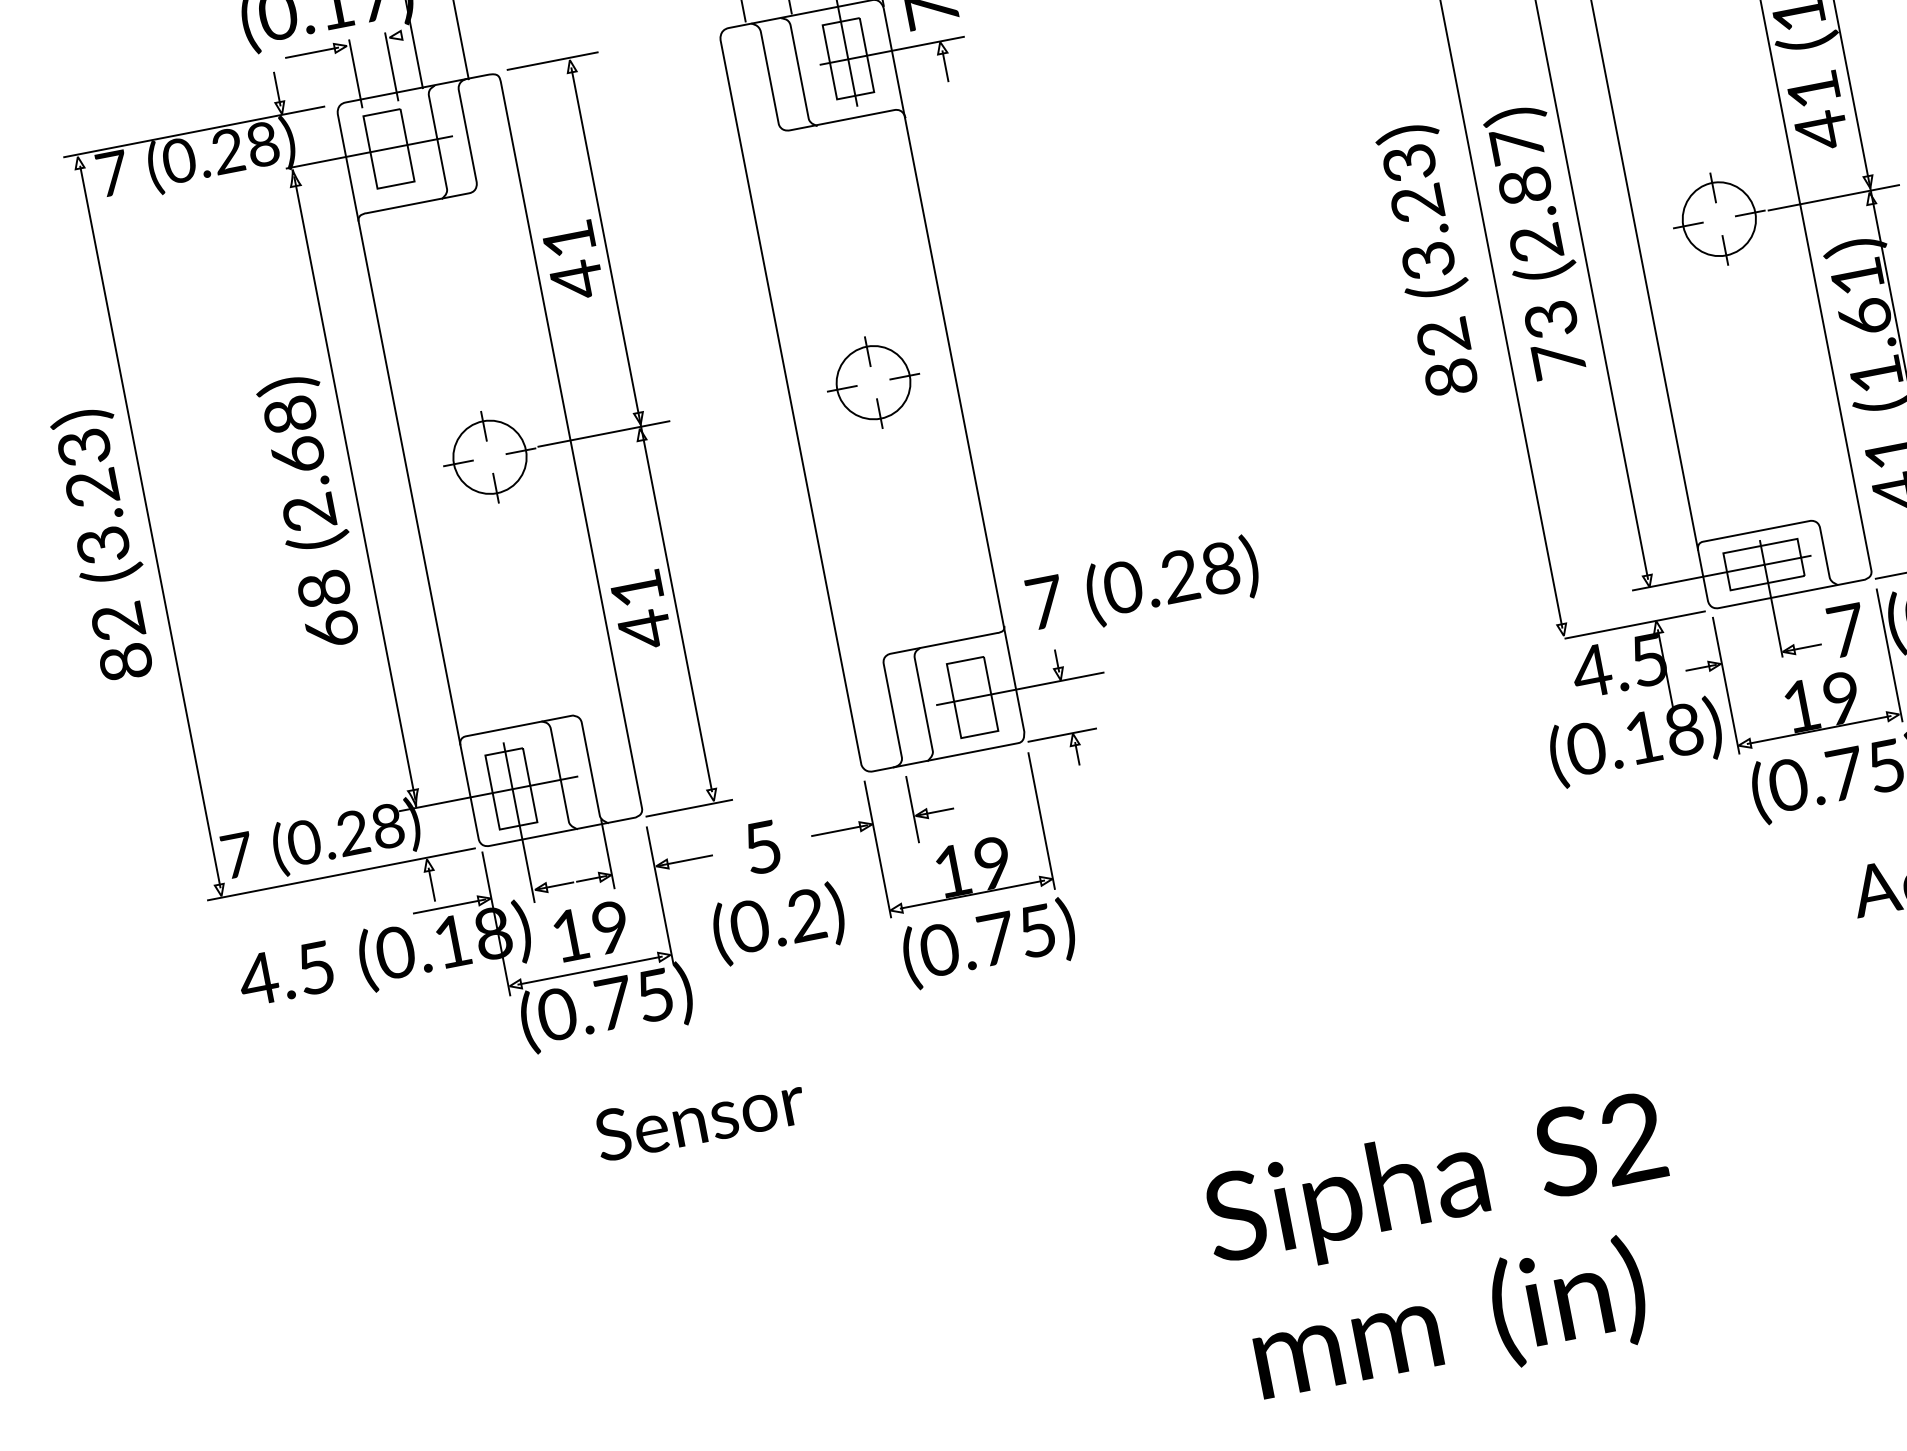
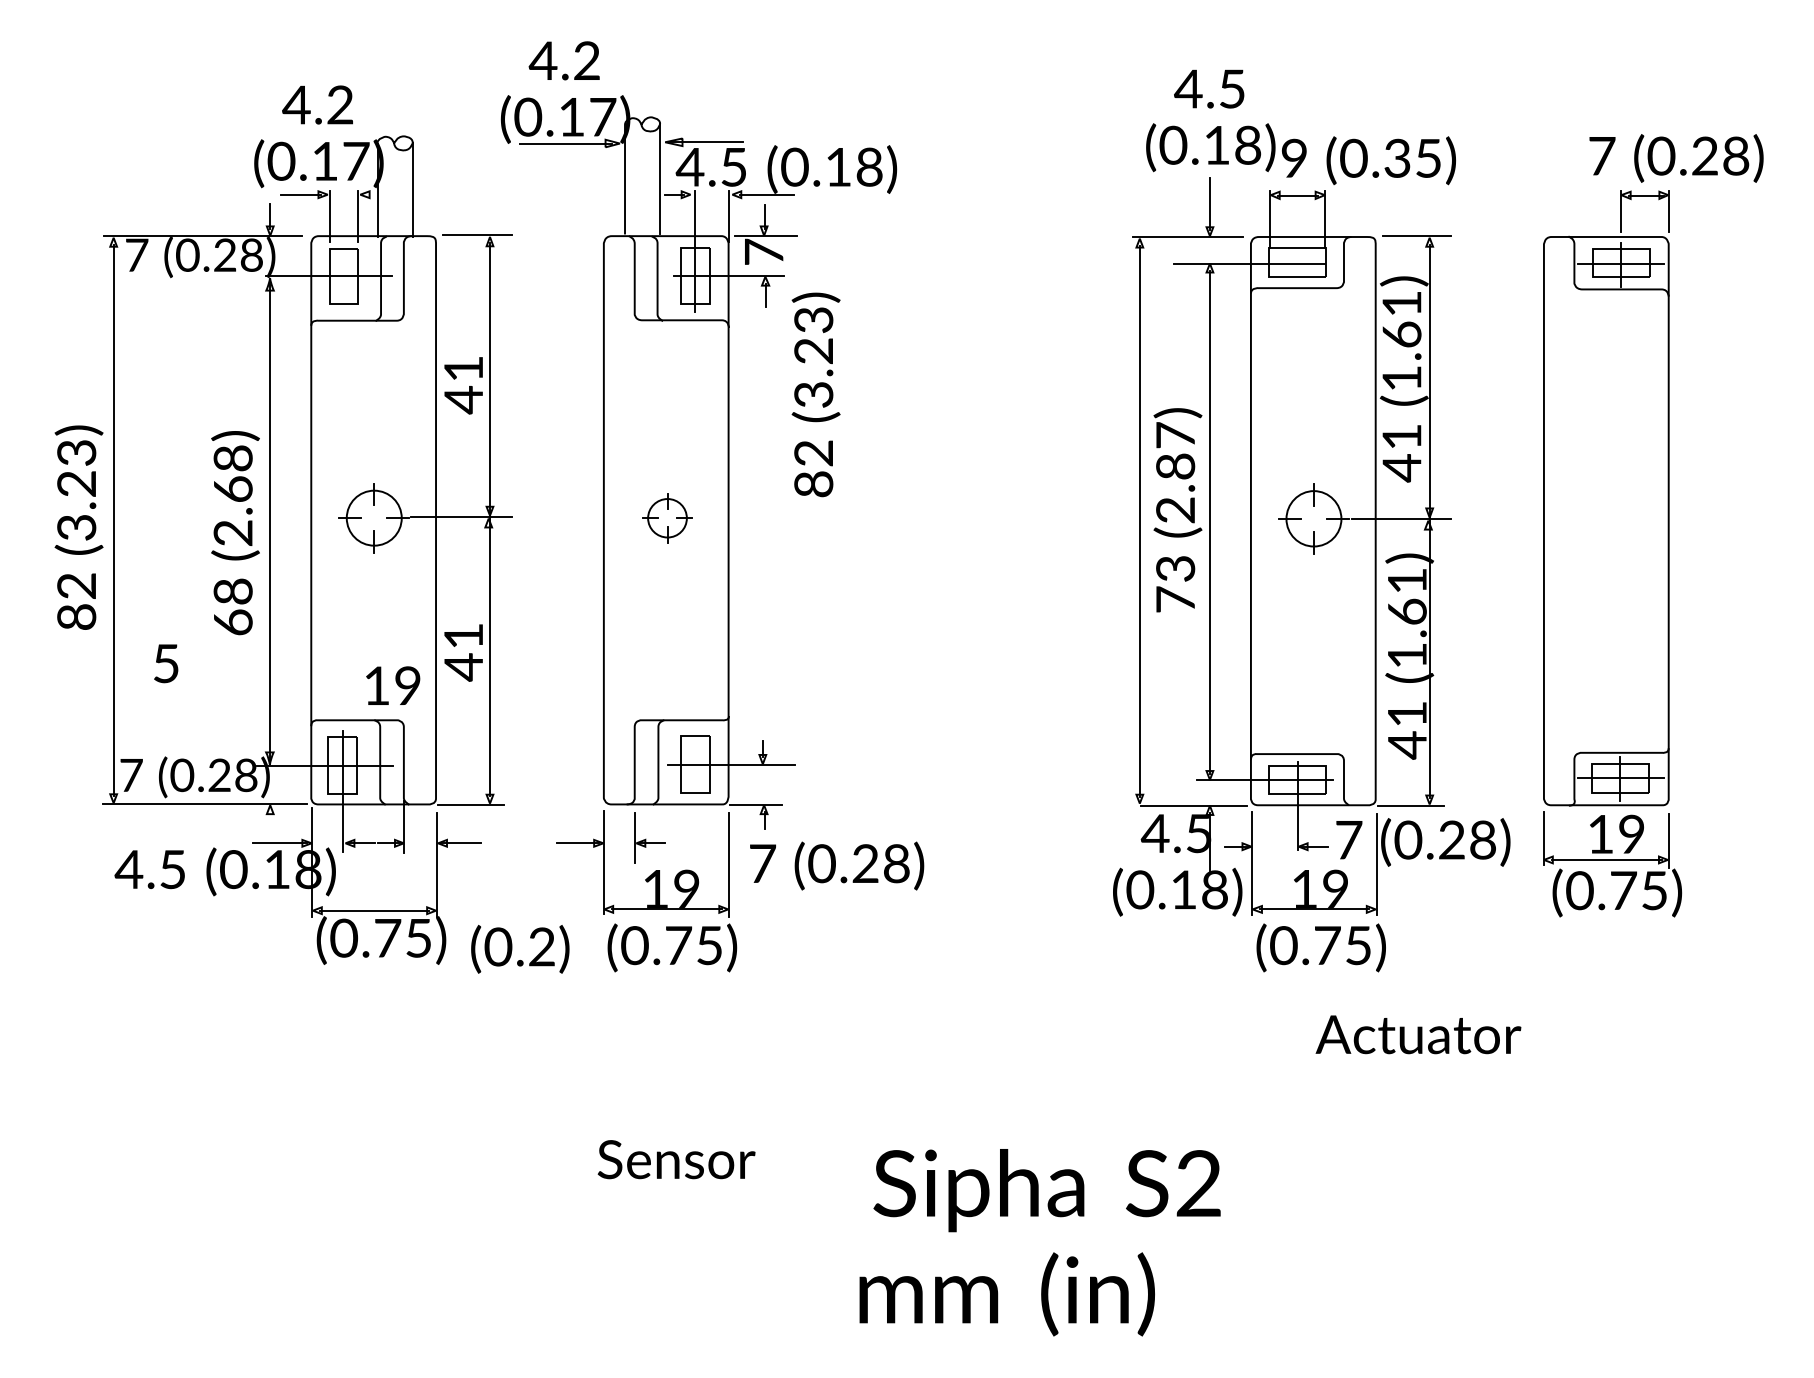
text: (1430, 259) -> (815, 394), moved
part: (873, 383) -> (667, 518), size x0.7
text: (1143, 585) -> (837, 865), moved
text: (762, 847) -> (166, 663), moved
line: (432, 884) -> (270, 824), removed
text: (778, 922) -> (520, 948), moved
text: (591, 930) -> (393, 685), moved
text: (700, 1117) -> (676, 1159), moved
text: (1435, 1186) -> (1046, 1190), moved
text: (1448, 1324) -> (1006, 1294), moved

